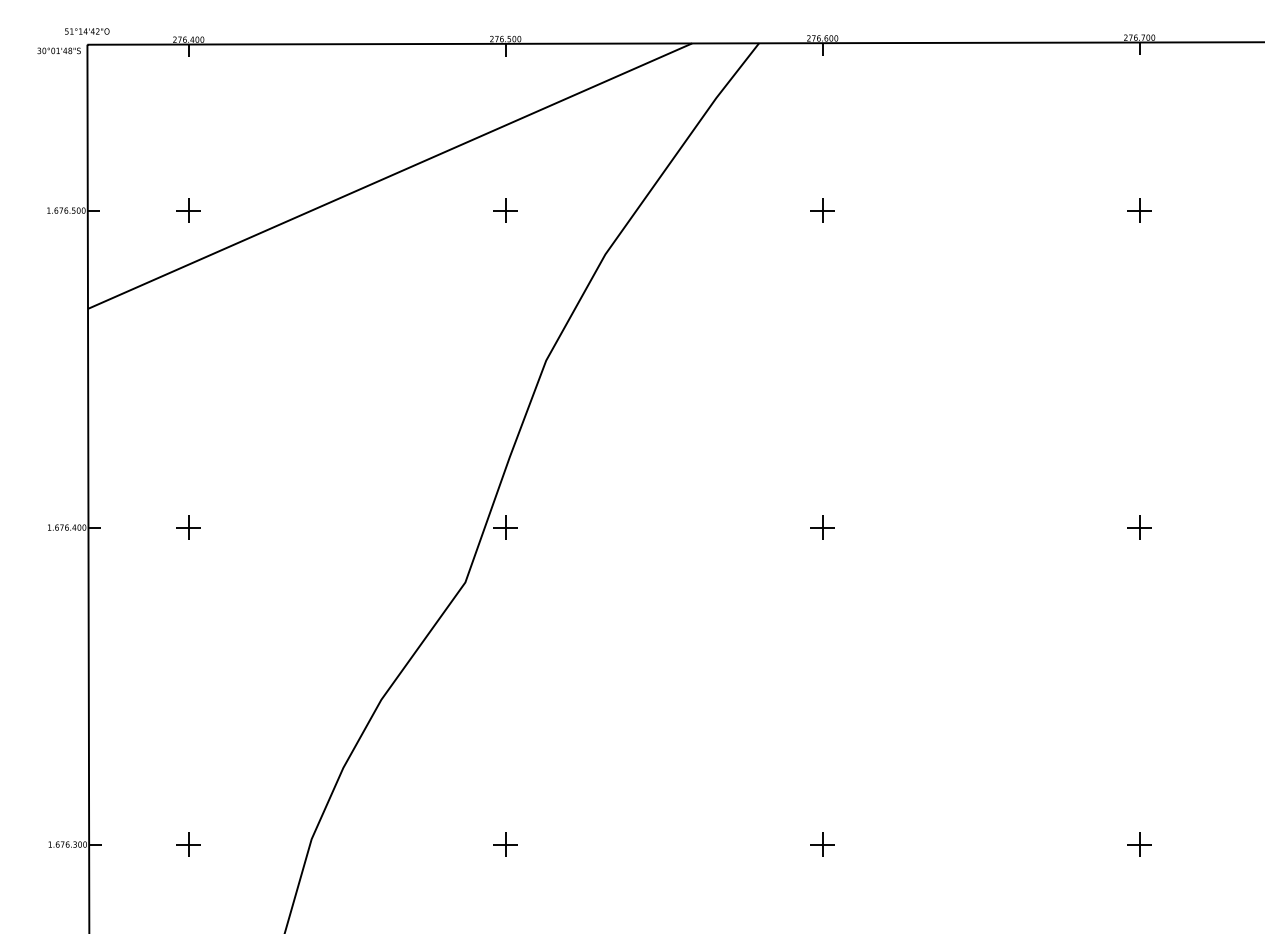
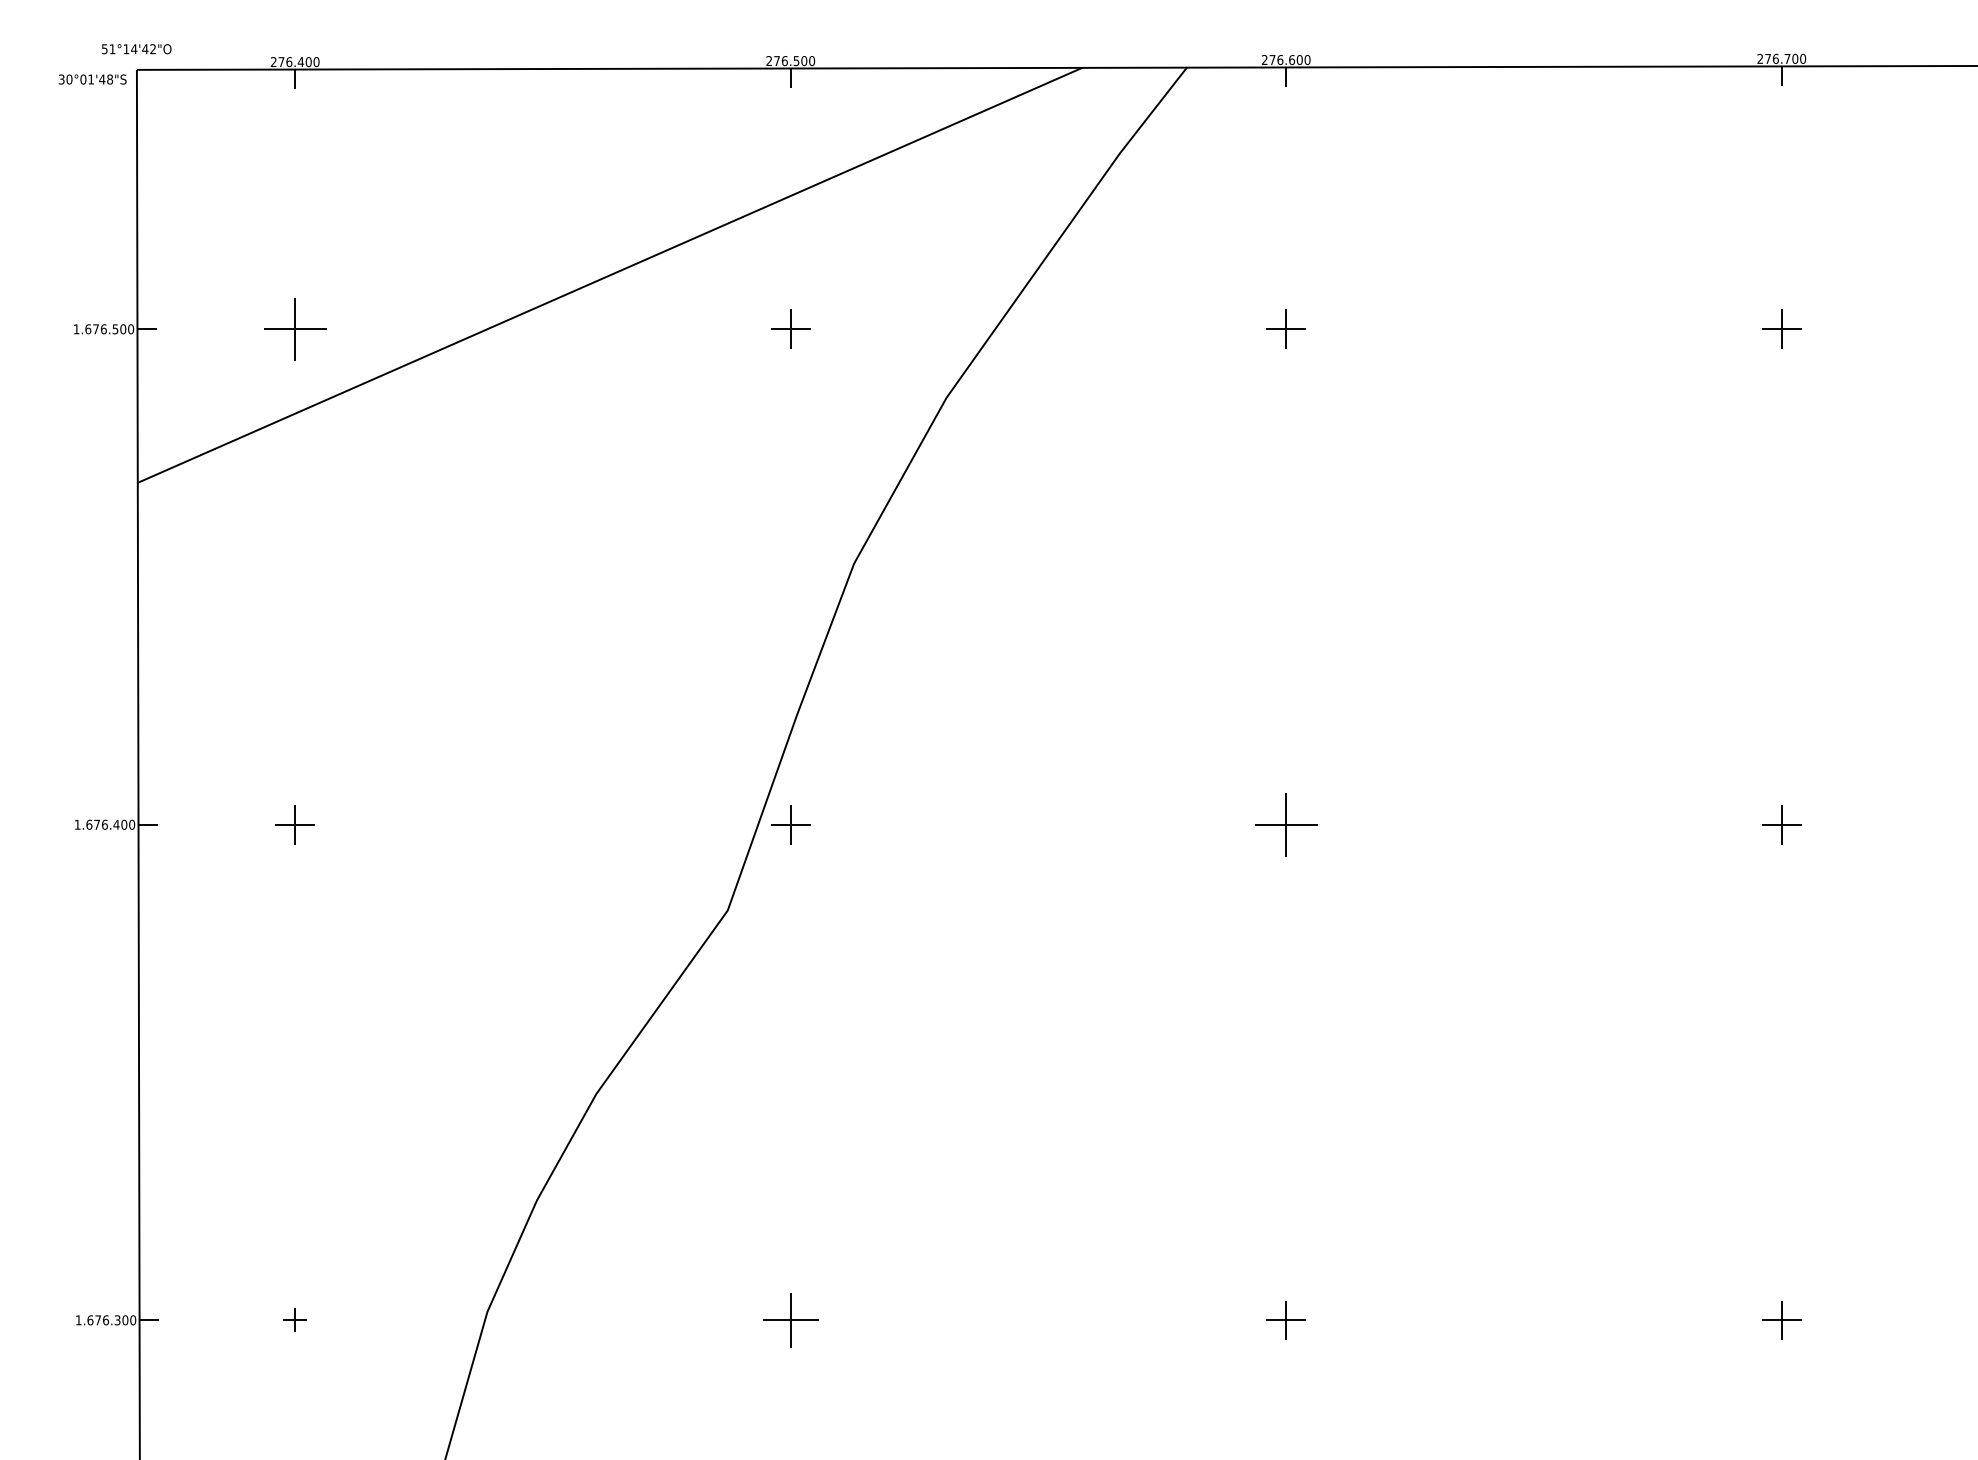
part: (188, 210) -> (294, 329), size x1.6
part: (822, 527) -> (1286, 824), size x1.6
part: (188, 844) -> (294, 1320), size x0.6
part: (505, 844) -> (790, 1320), size x1.4

